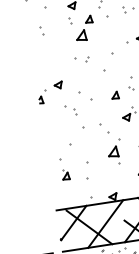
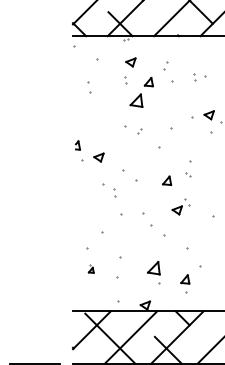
part: (40, 100) -> (77, 145), moved
part: (113, 155) -> (153, 272), moved
part: (66, 174) -> (91, 268), size x0.6

